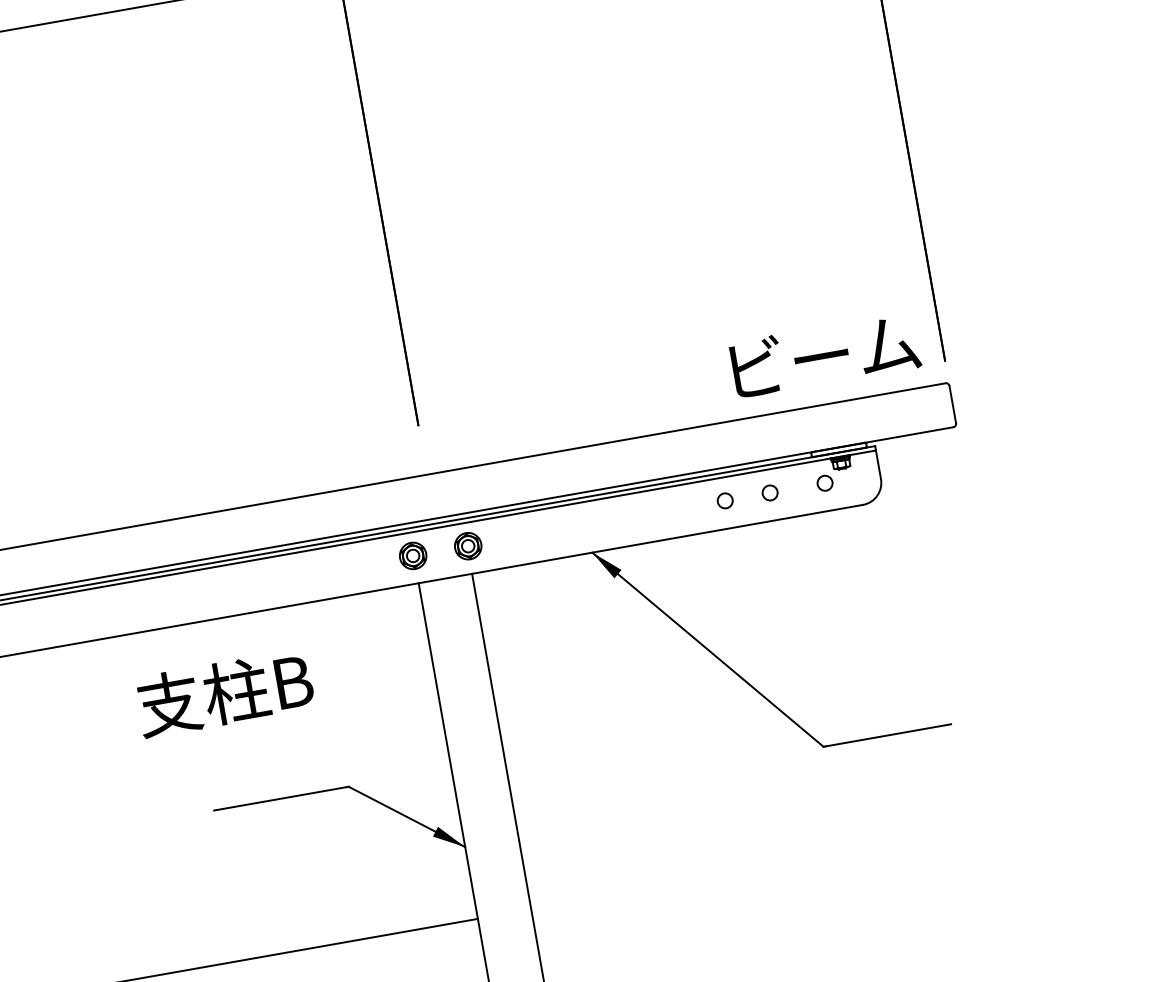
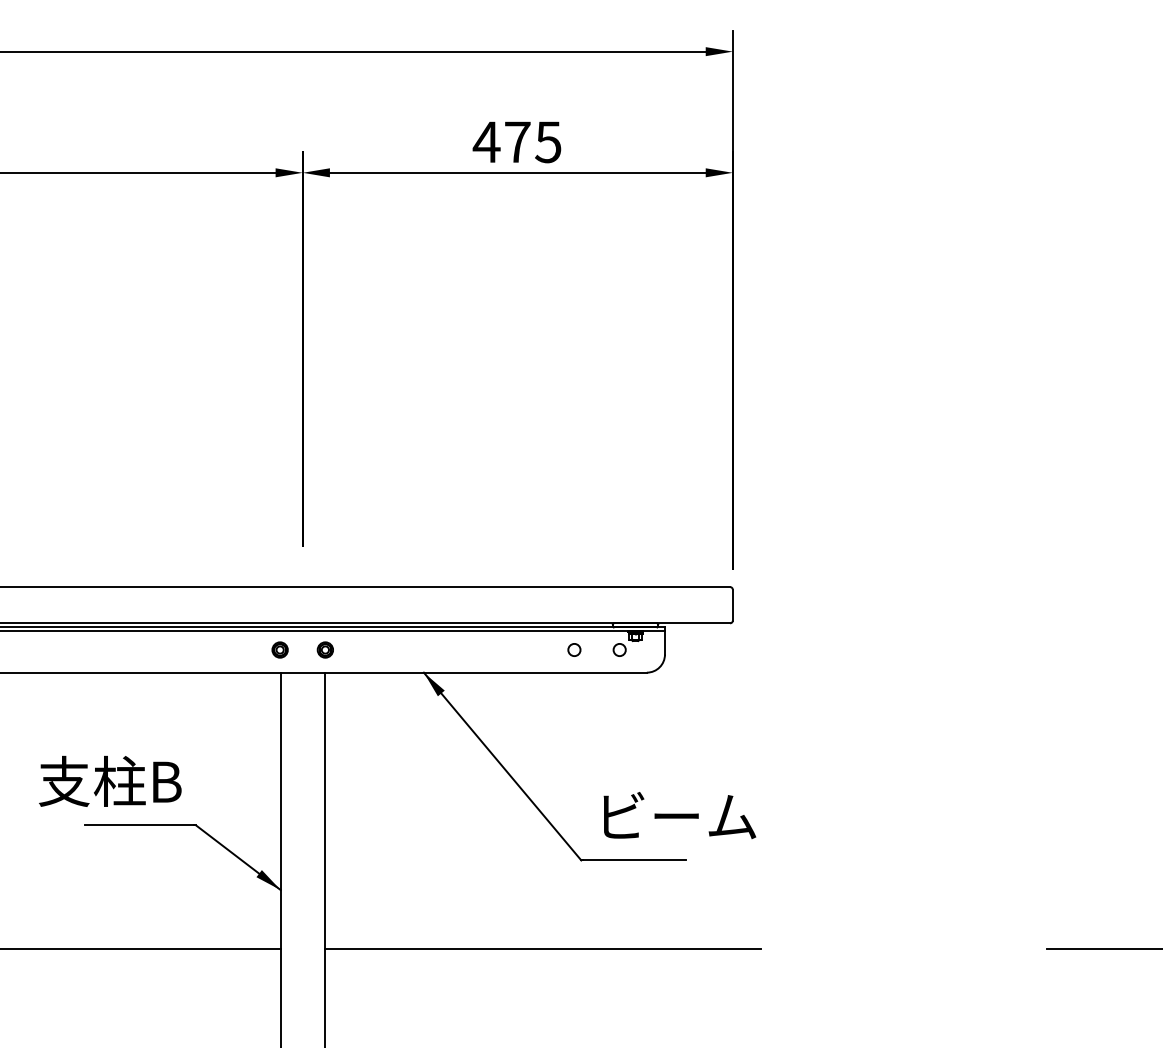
text: (824, 355) -> (679, 815), moved
circle: (725, 500) -> (537, 649), removed
part: (466, 545) -> (324, 649), size x0.71
part: (412, 555) -> (279, 649), size x0.71
text: (224, 692) -> (110, 780), moved
line: (795, 863) -> (542, 949), added

